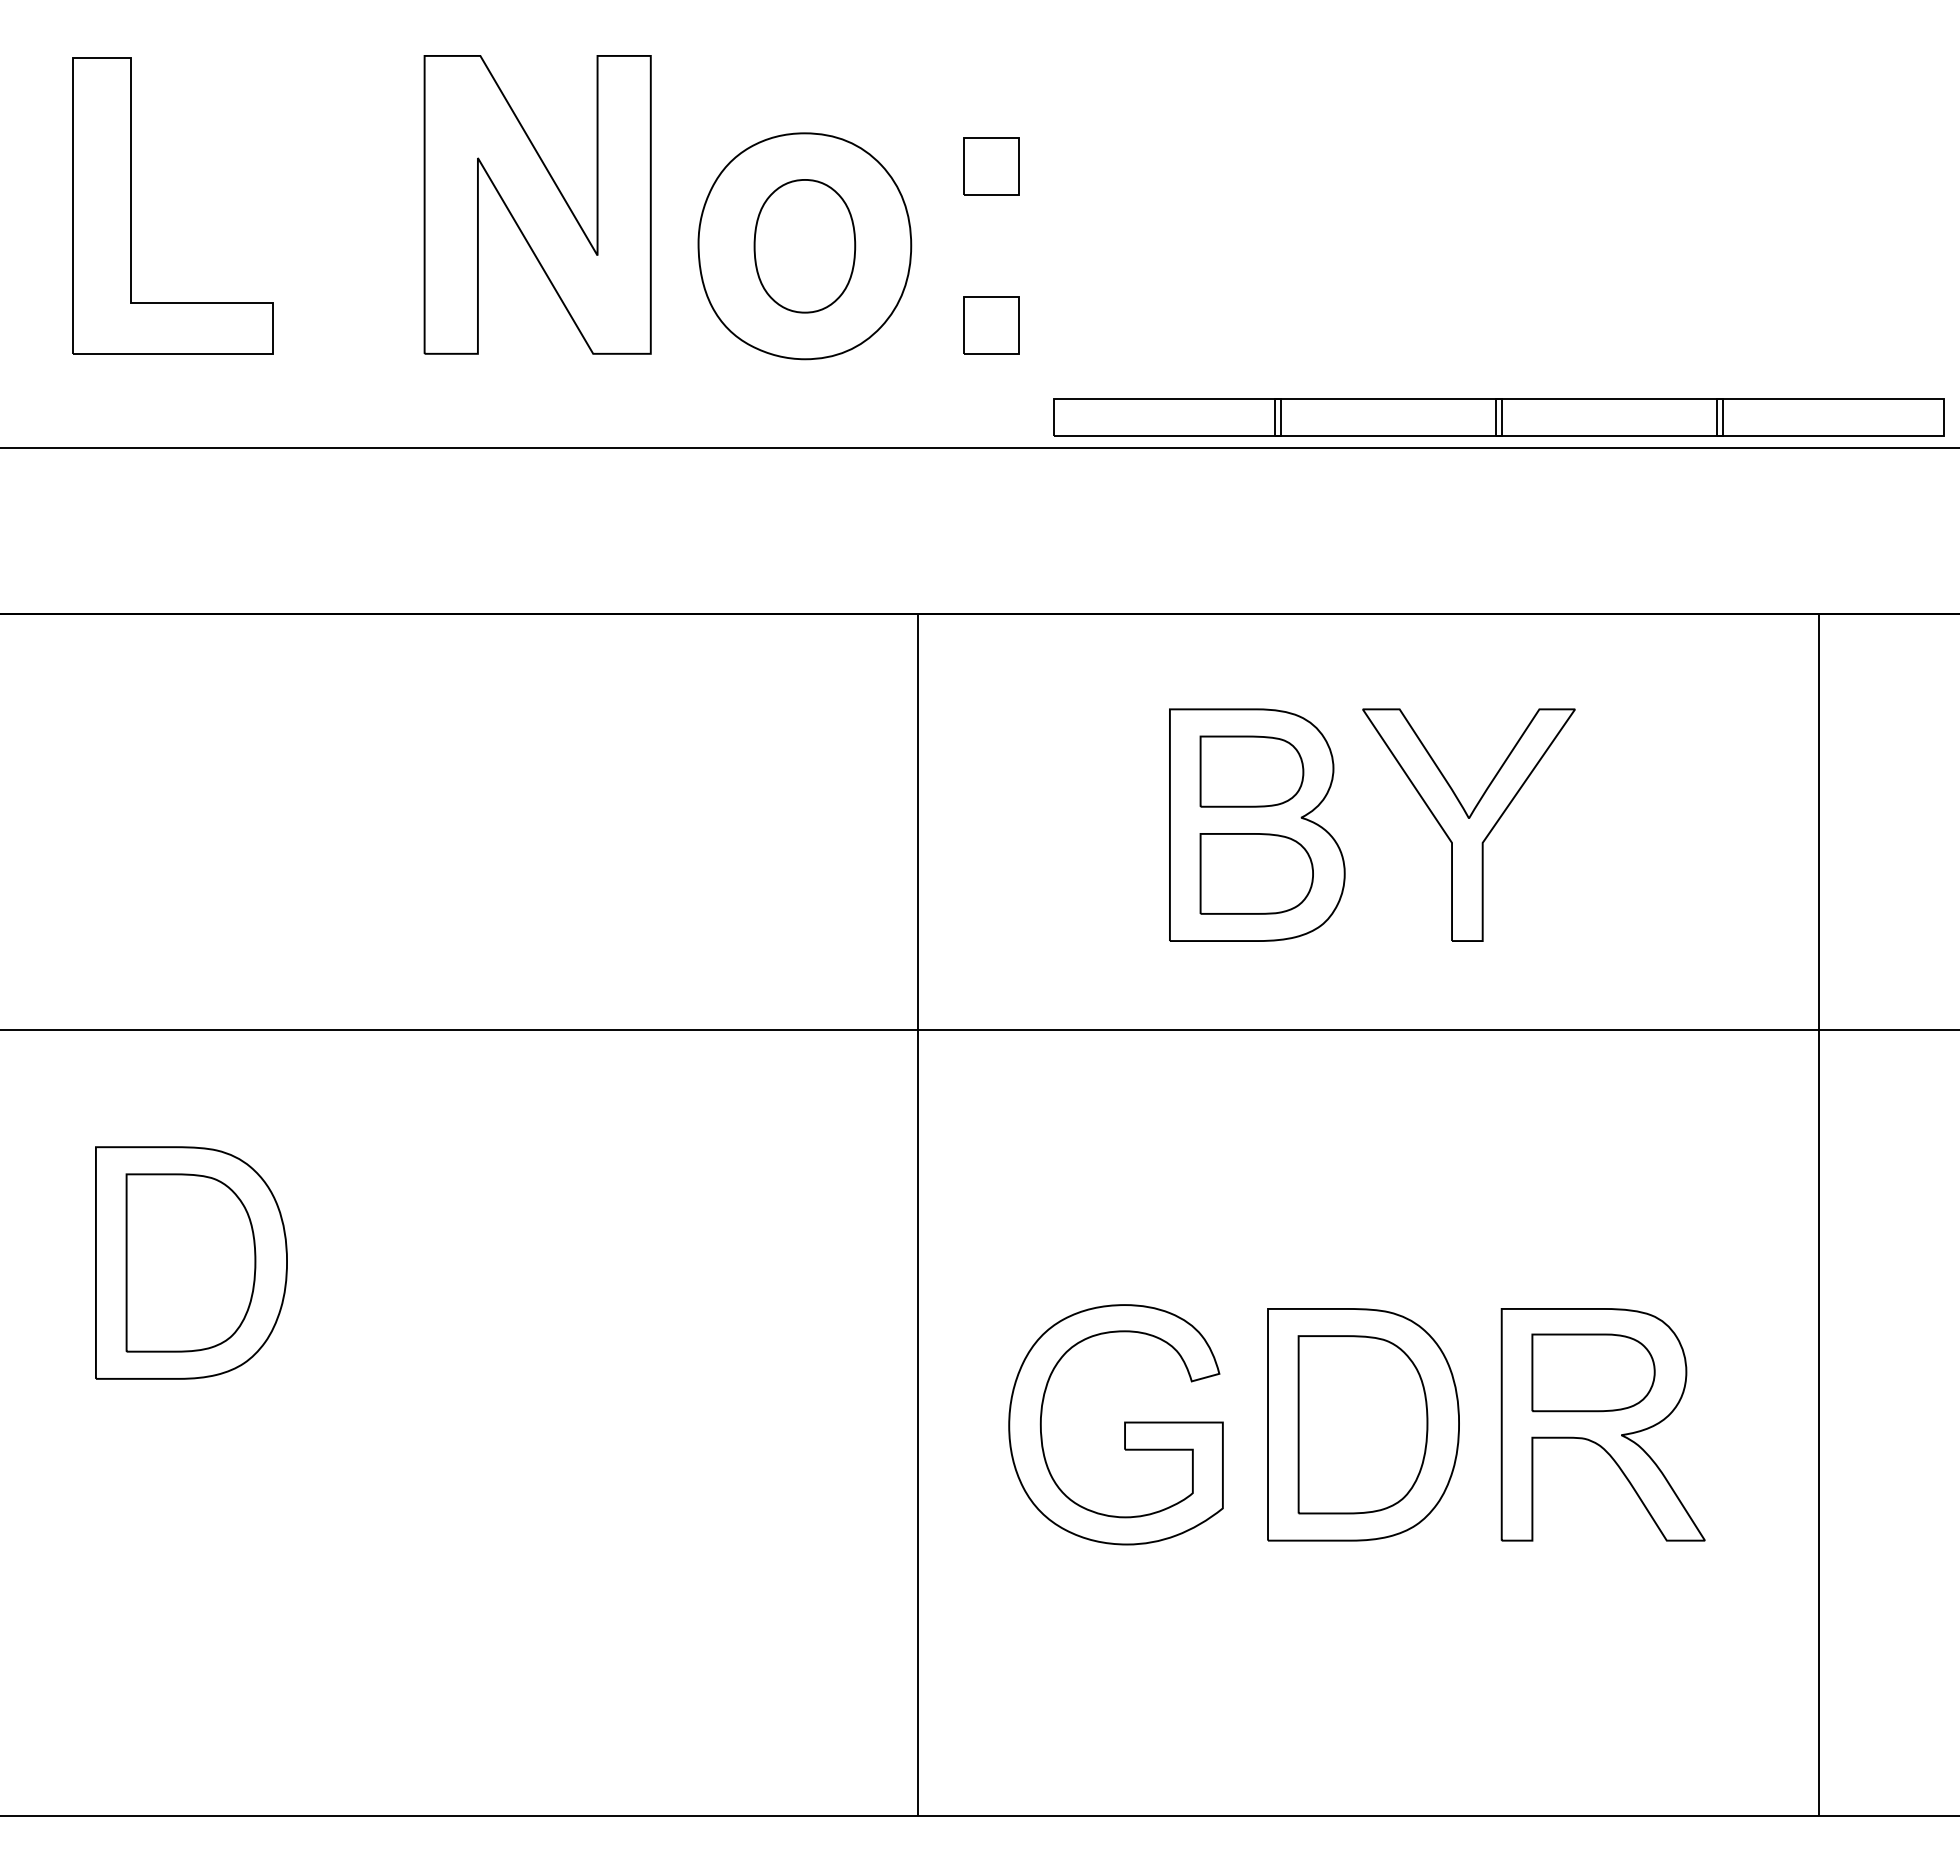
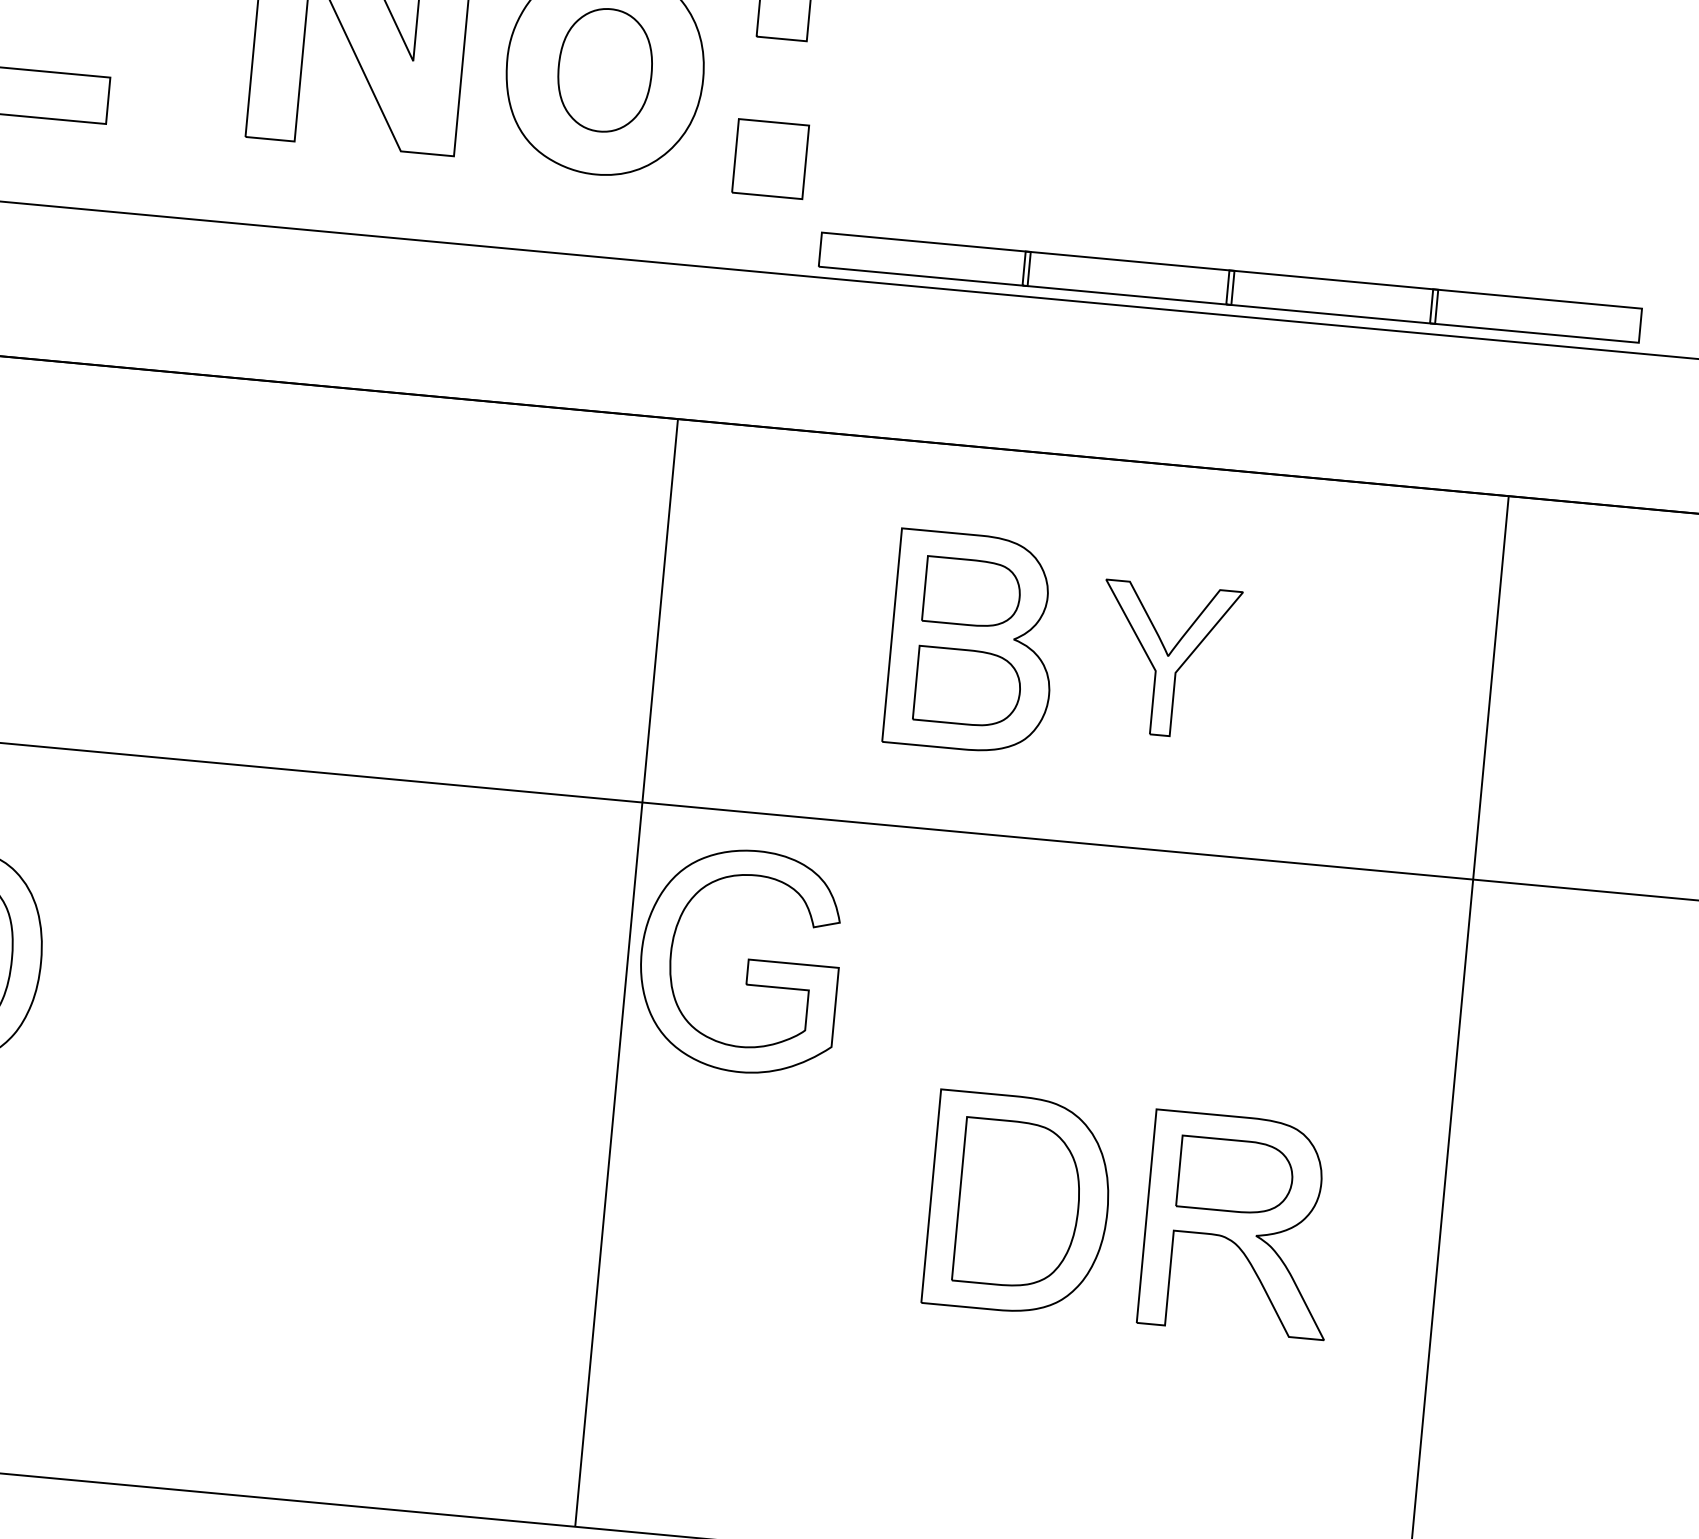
part: (991, 325) -> (770, 159), size x1.4
part: (1468, 824) -> (1167, 659), size x0.7
part: (1124, 1424) -> (748, 961), moved

